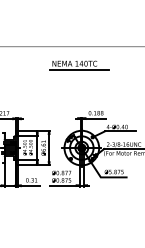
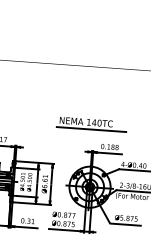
part: (79, 65) -> (91, 124), moved

